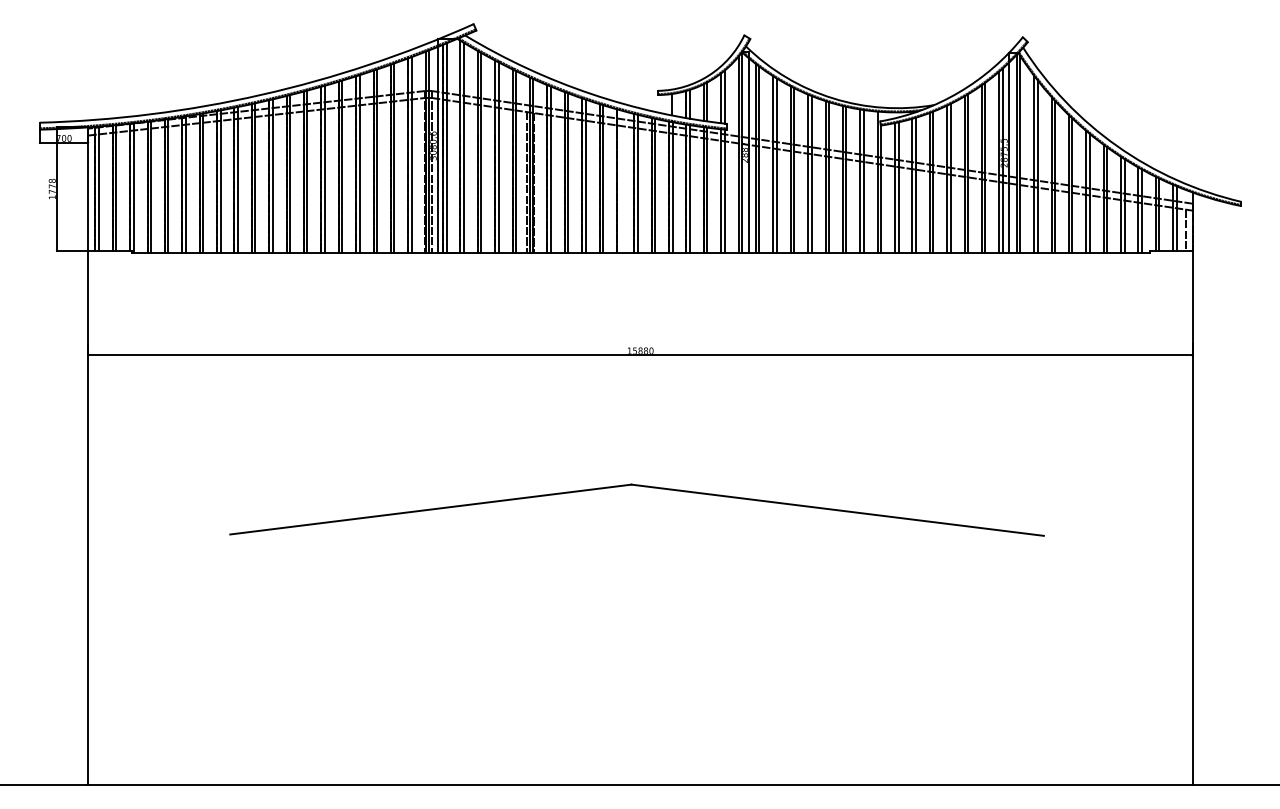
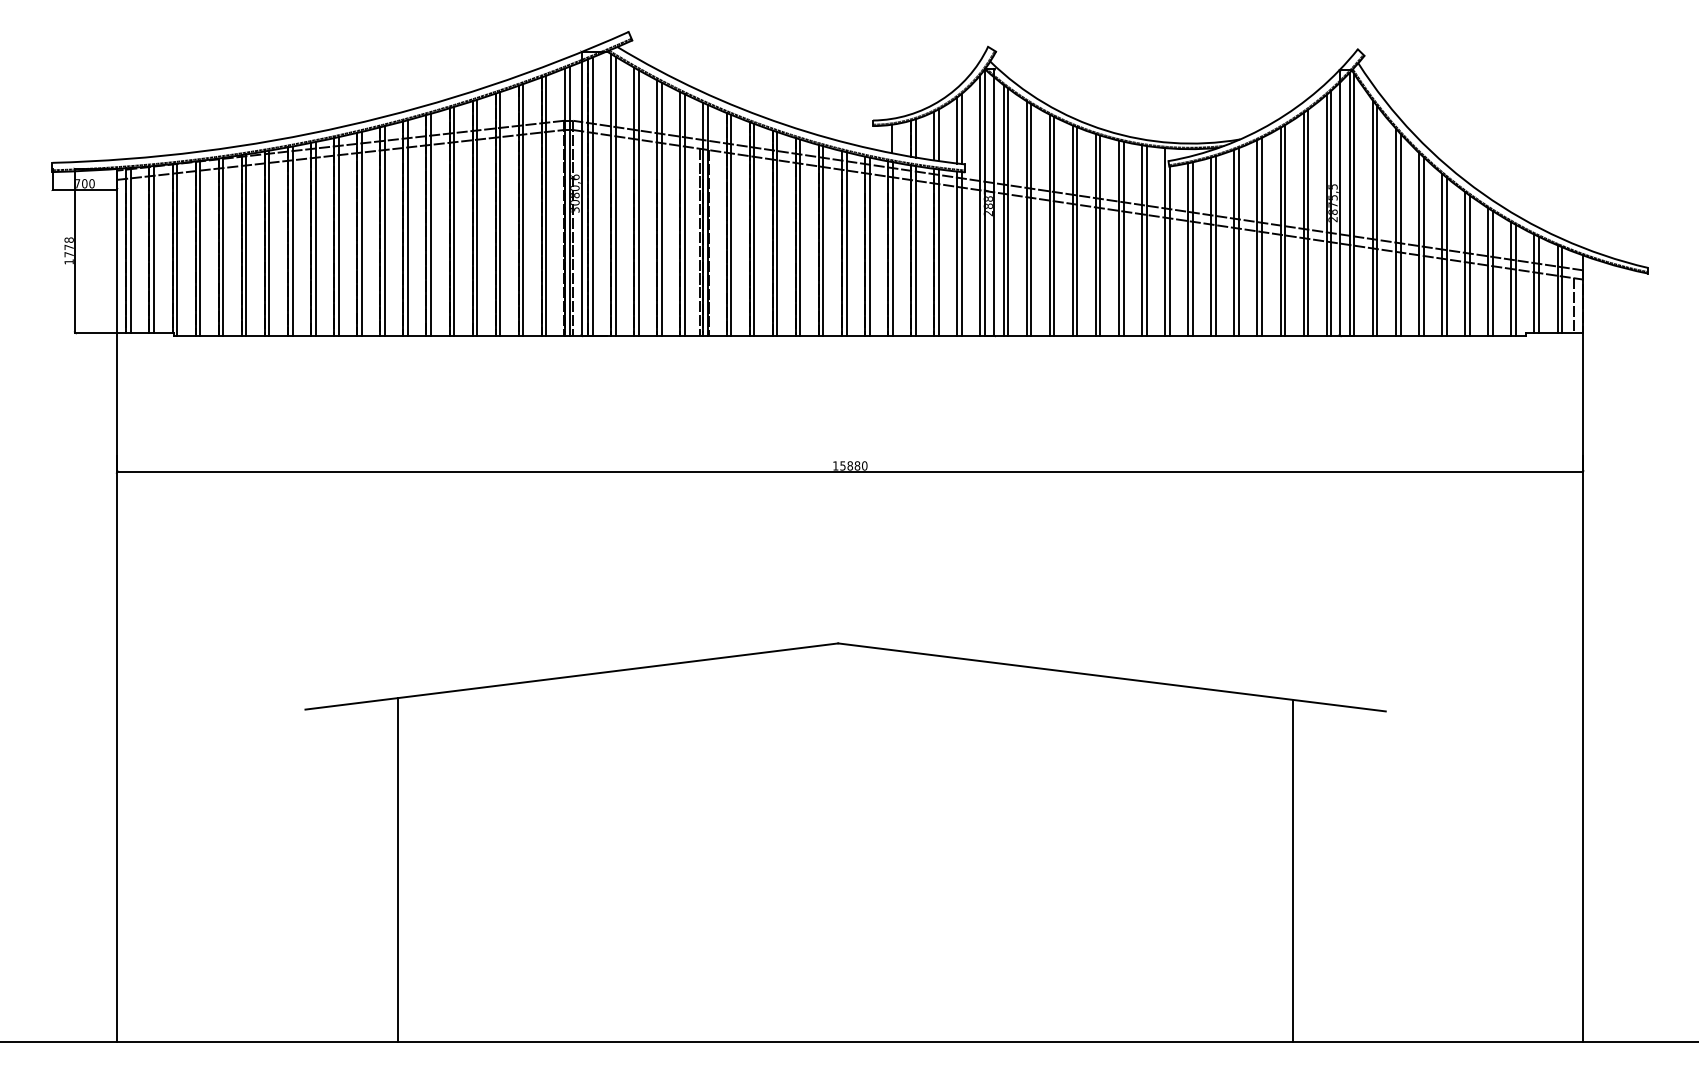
line: (620, 181) -> (823, 240), added
line: (299, 655) -> (397, 870), added
line: (974, 655) -> (1293, 870), added

